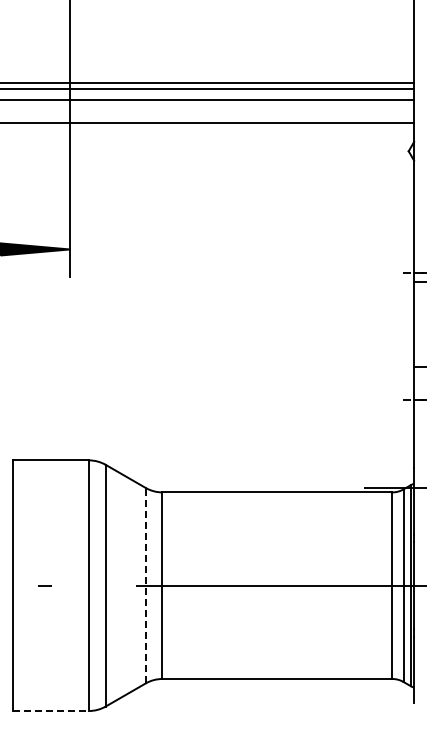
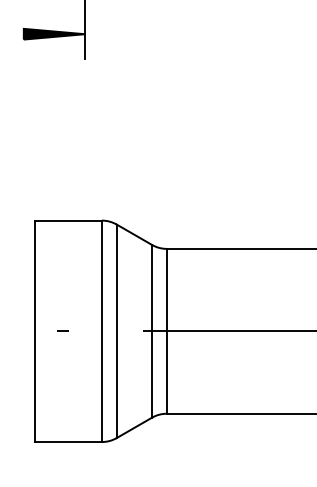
line: (145, 585) -> (151, 331), dashed -> solid
line: (51, 711) -> (68, 442), dashed -> solid

